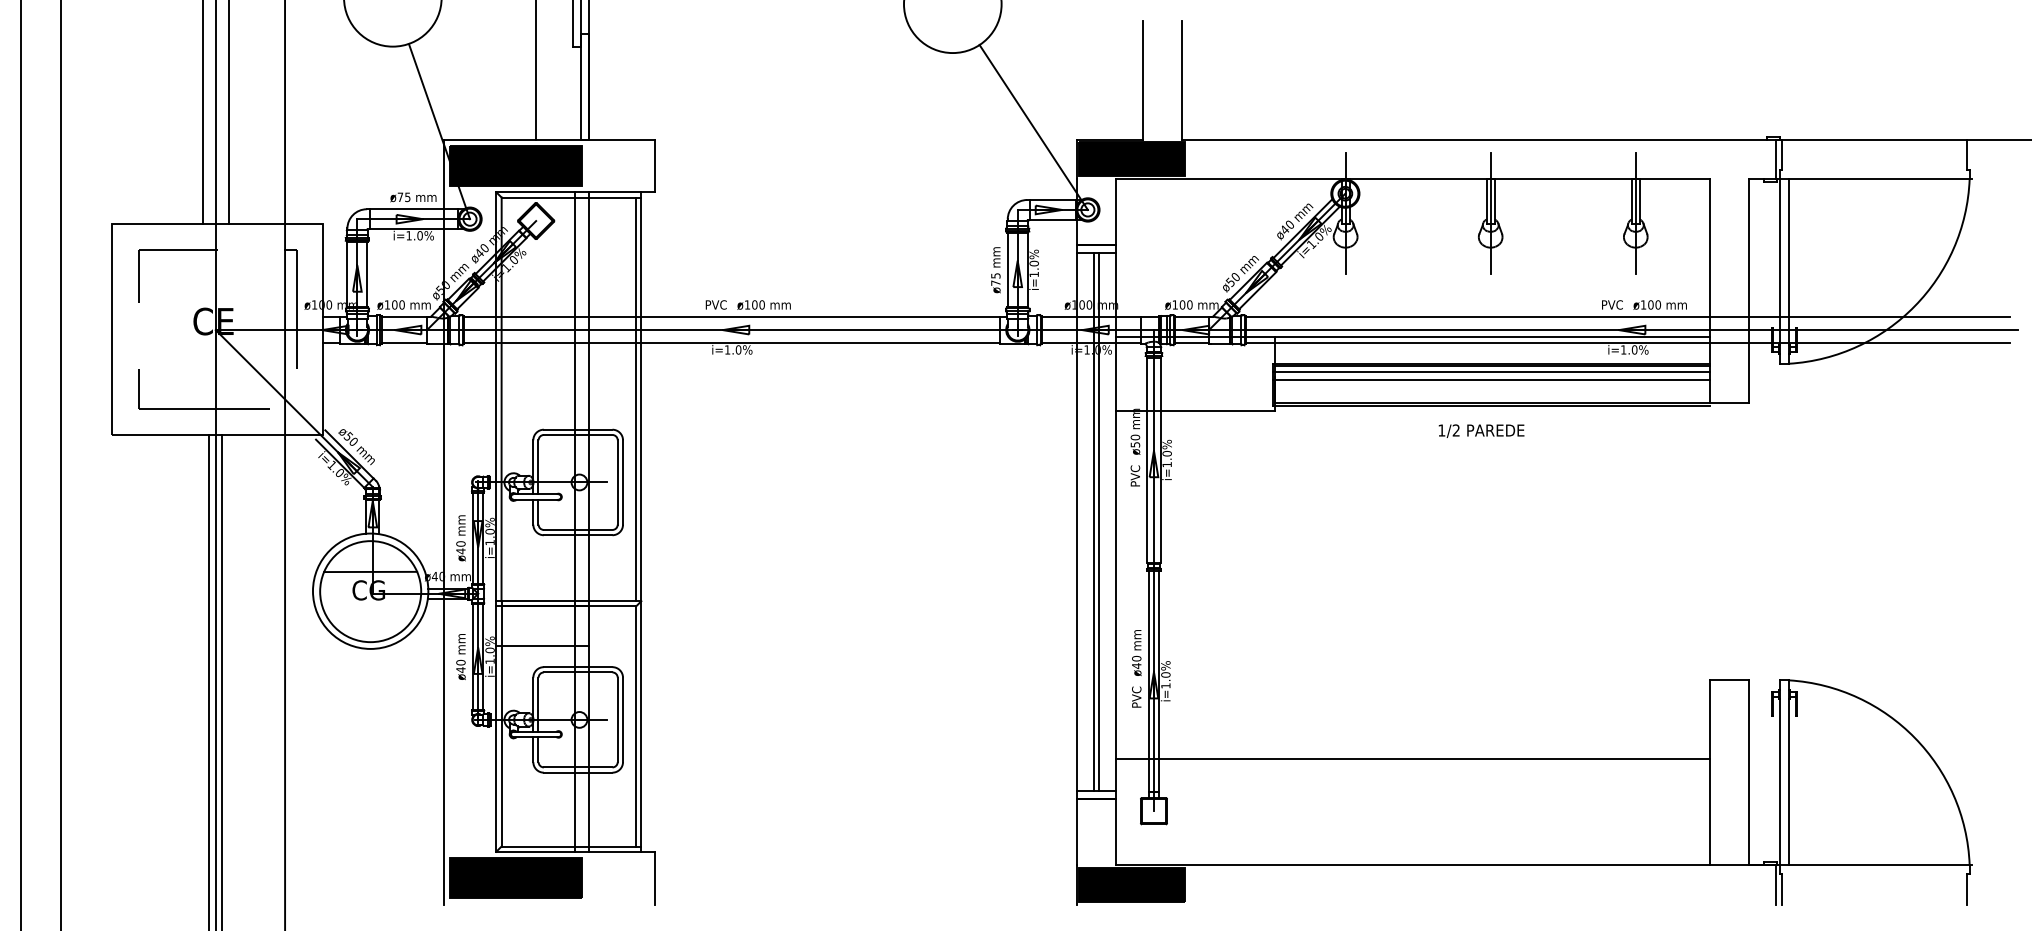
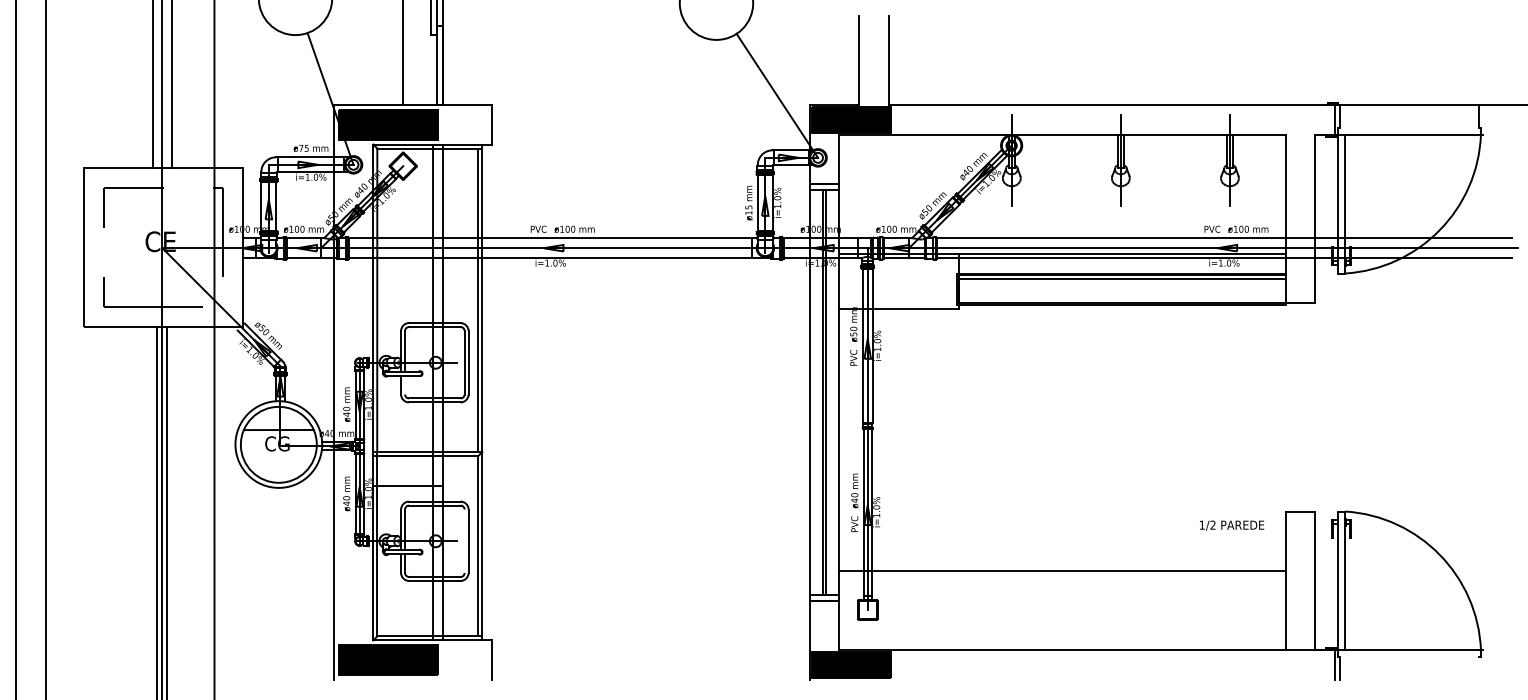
text: (995, 282) -> (748, 212), ø75 -> ø15
line: (1490, 379) -> (1120, 285), removed
text: (1481, 430) -> (1231, 525), moved
line: (538, 511) -> (405, 384), removed
line: (617, 719) -> (464, 540), removed
line: (1967, 889) -> (1479, 668), removed

